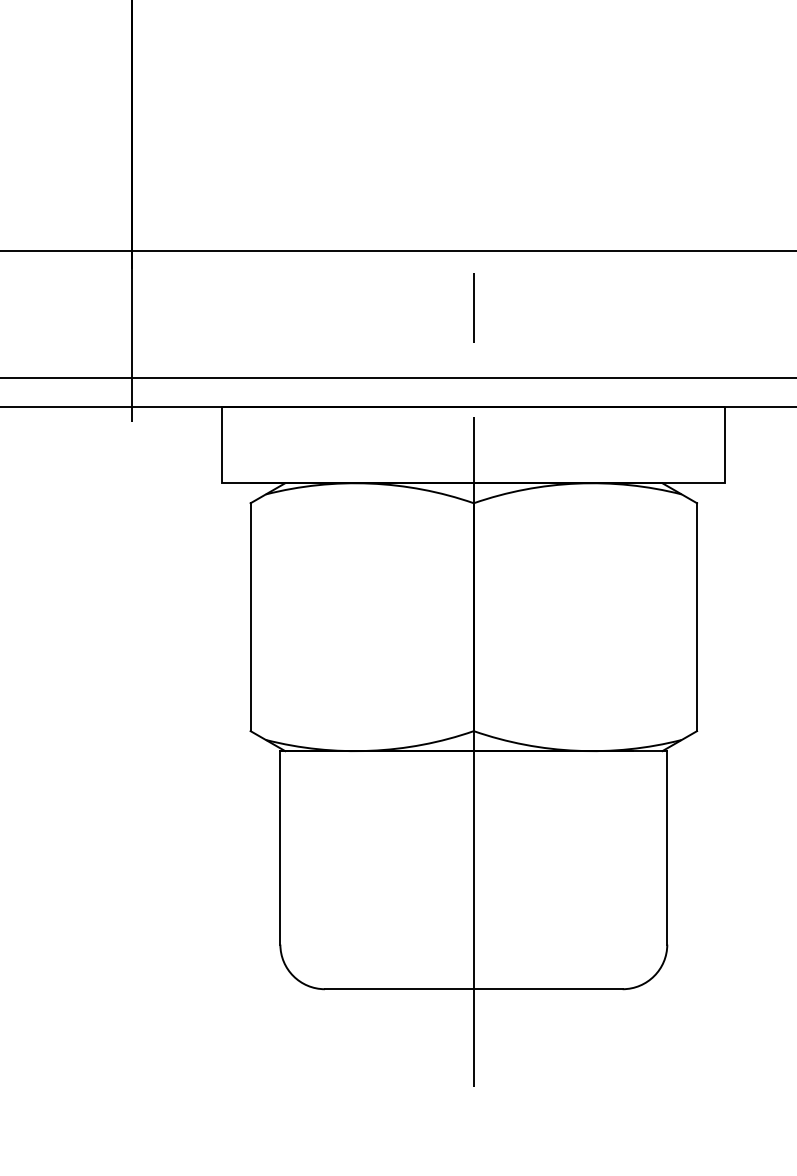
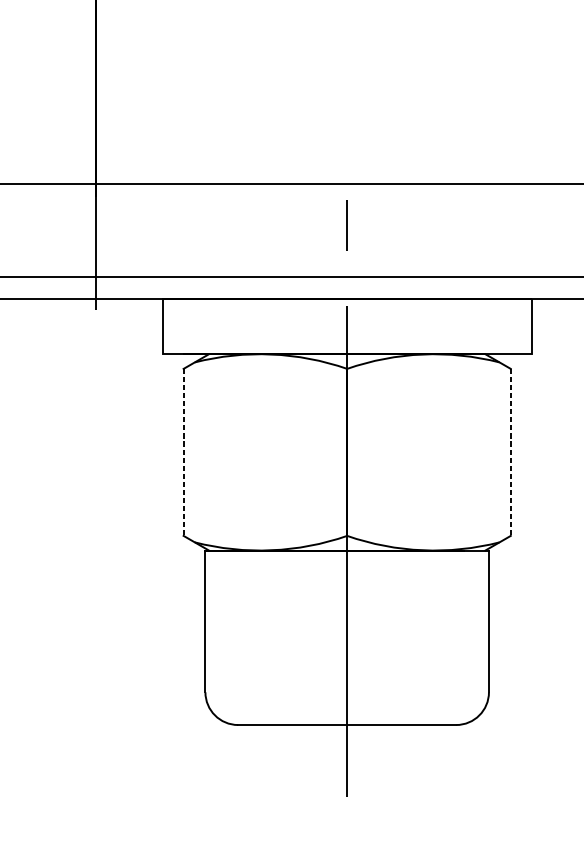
line: (250, 617) -> (183, 452), solid -> dashed
line: (697, 617) -> (511, 452), solid -> dashed

